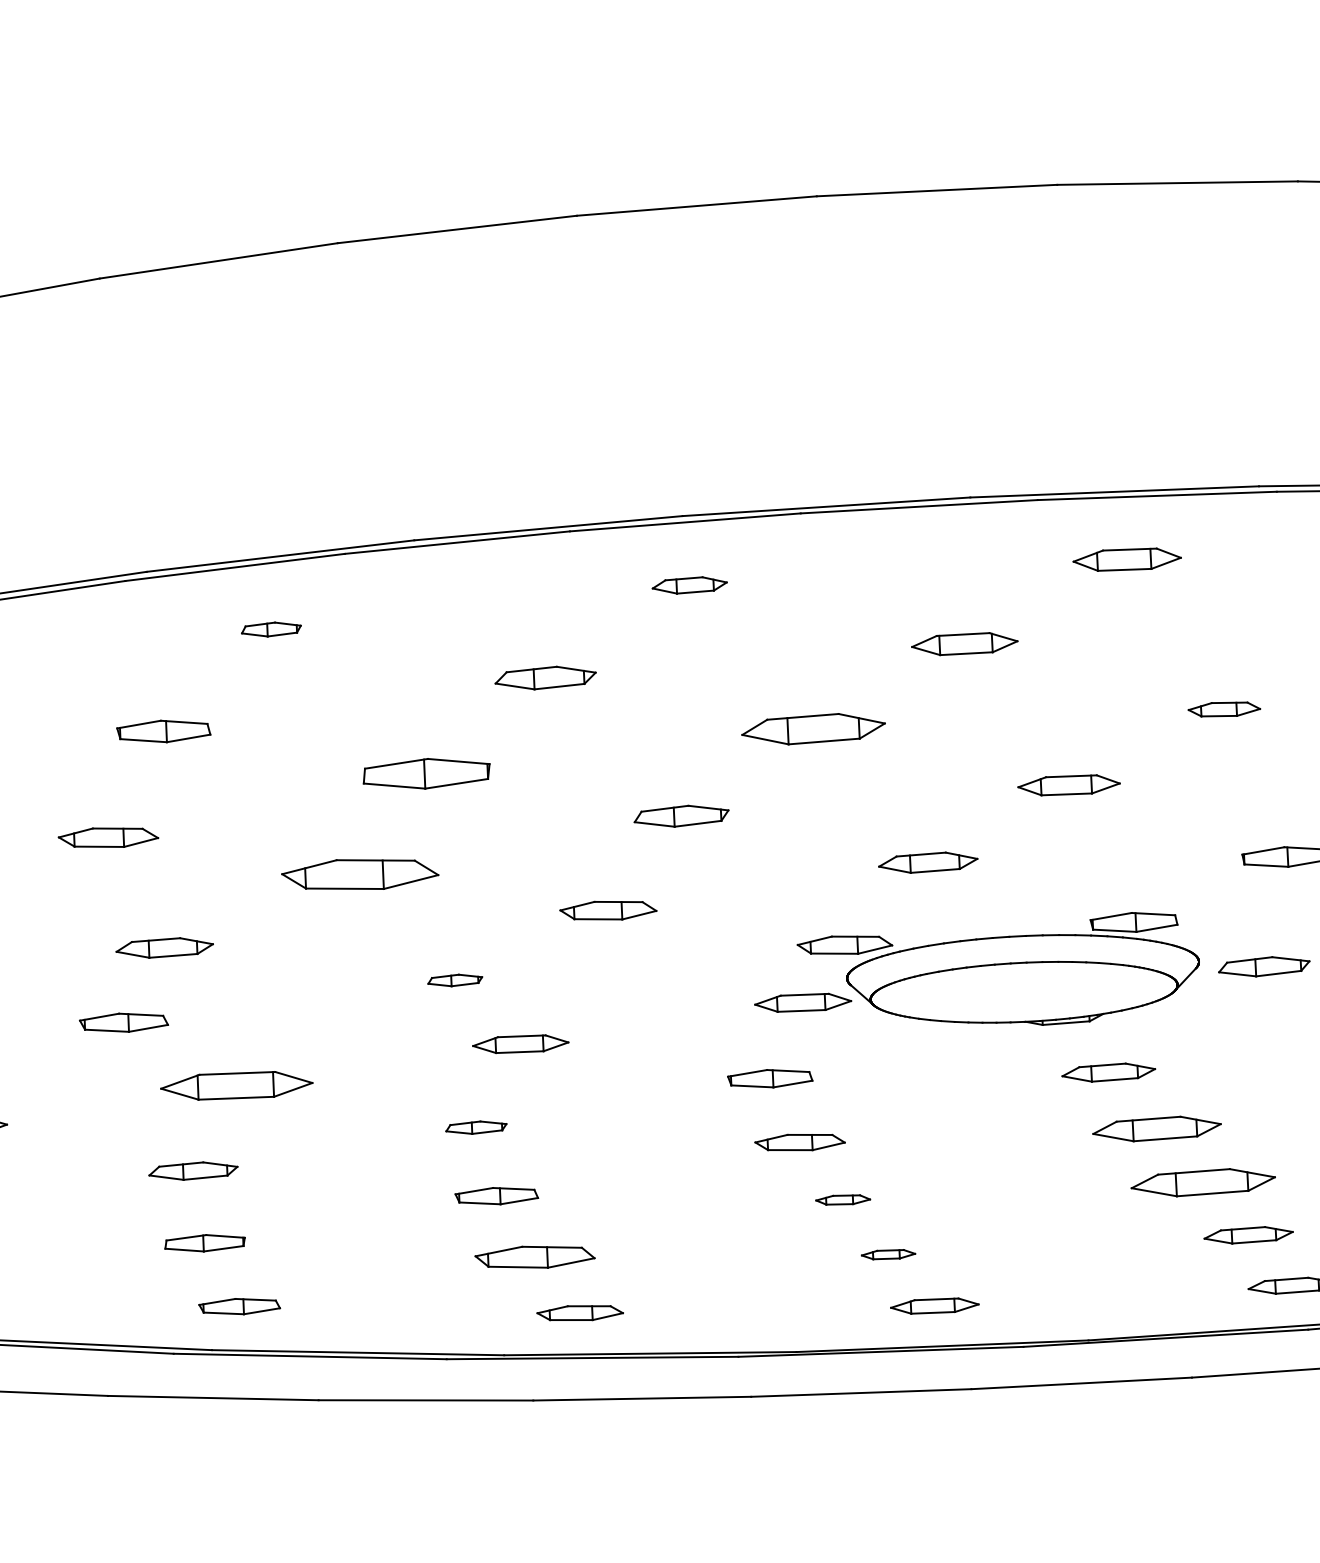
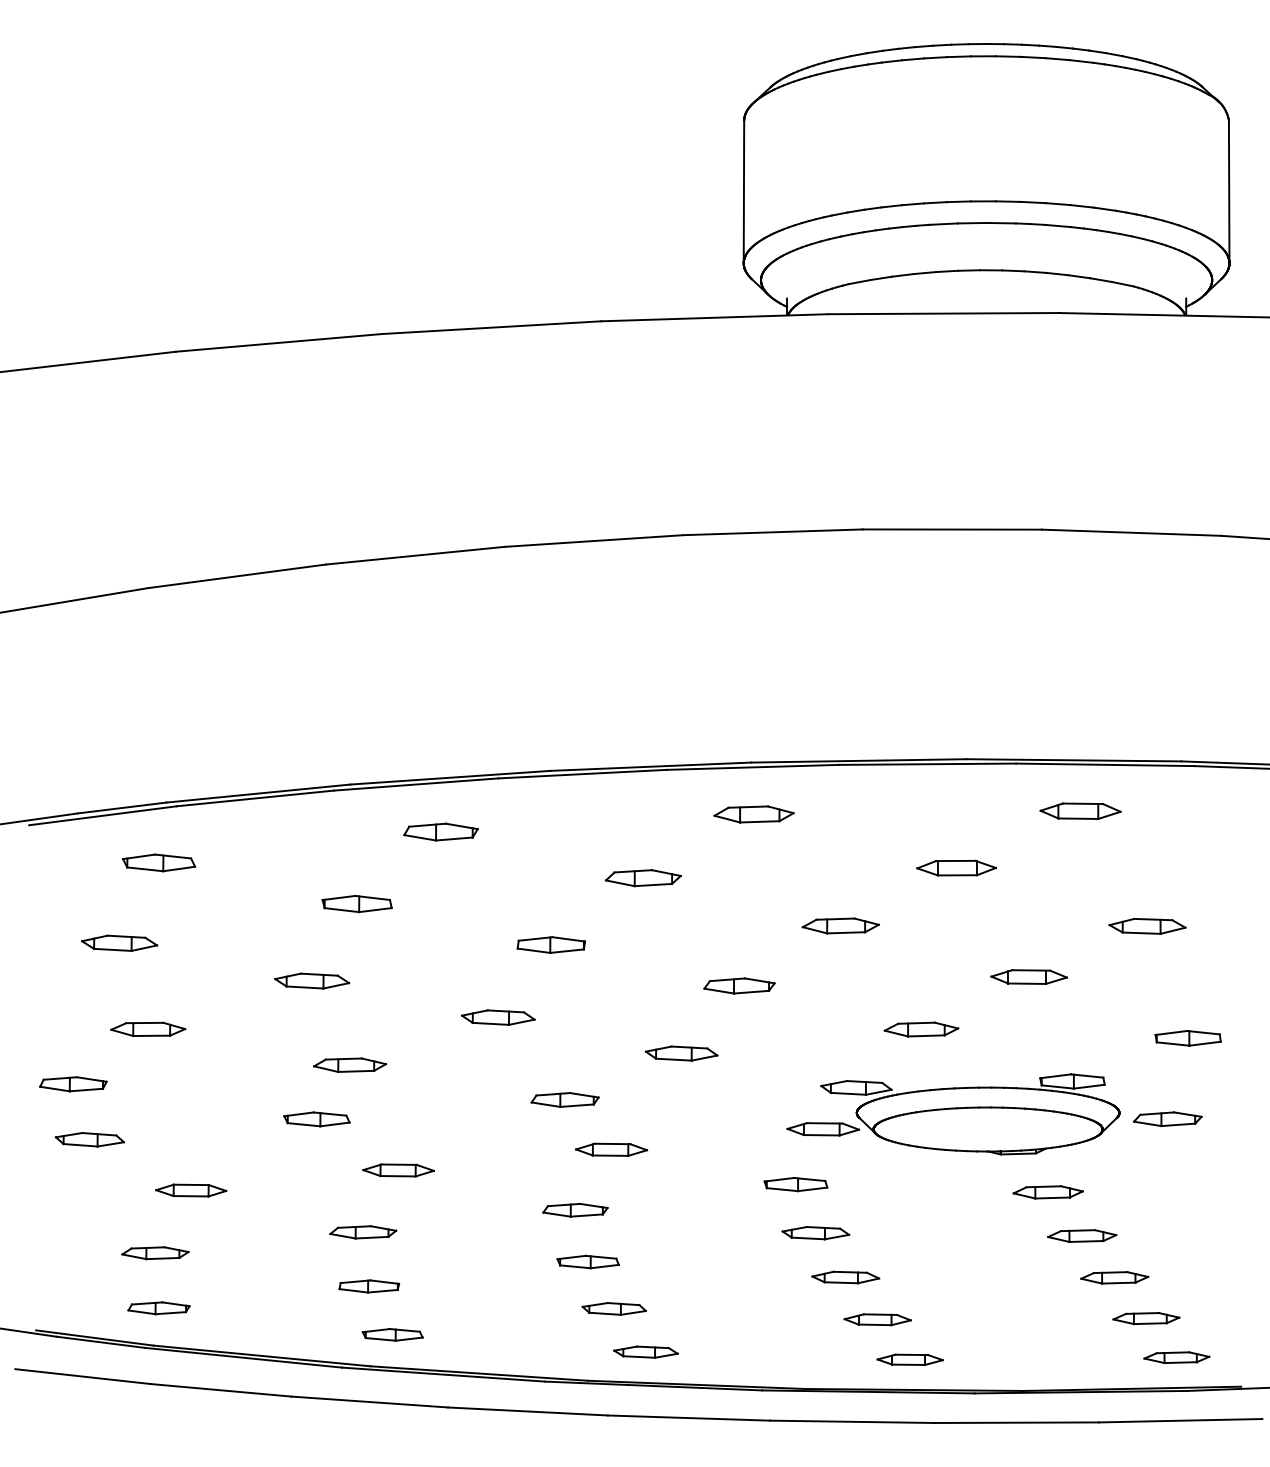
part: (689, 585) -> (753, 814), size x1.43
part: (270, 628) -> (440, 831), size x1.67
part: (1224, 708) -> (1147, 925), size x1.43
part: (812, 728) -> (840, 925), size x0.71
part: (426, 772) -> (551, 944), size x0.71
part: (360, 874) -> (498, 1017), size x0.62
part: (454, 979) -> (564, 1099), size x1.67
part: (236, 1085) -> (398, 1170), size x0.62
part: (476, 1127) -> (575, 1210), size x1.43
part: (1157, 1128) -> (1082, 1235), size x0.71
part: (1203, 1182) -> (1114, 1277), size x0.62
part: (842, 1200) -> (845, 1277), size x1.67
part: (888, 1254) -> (877, 1319), size x1.67
part: (533, 1256) -> (613, 1308), size x0.71

